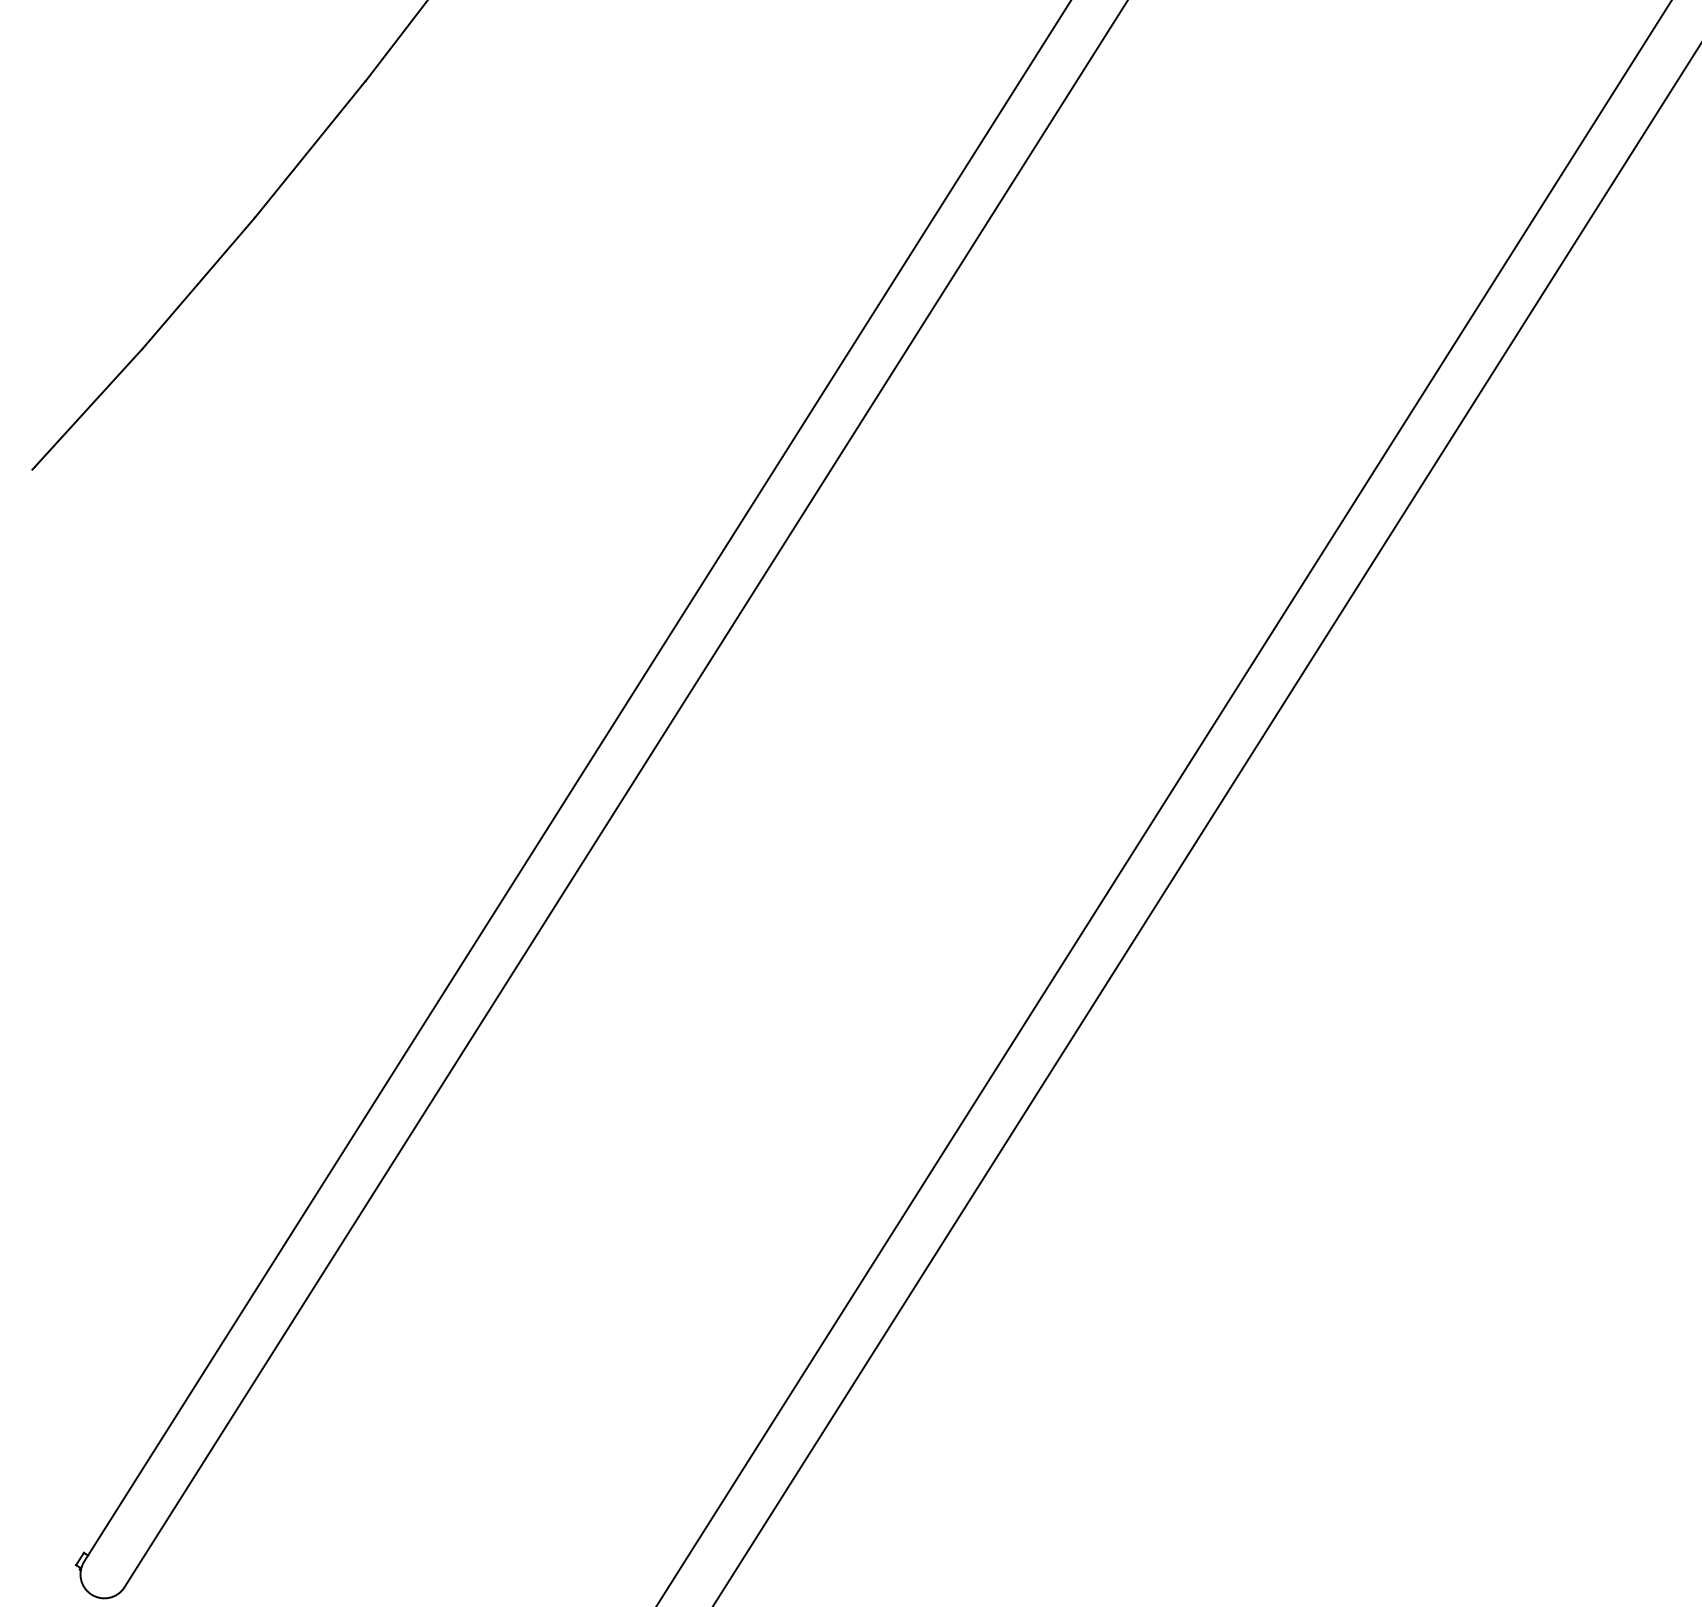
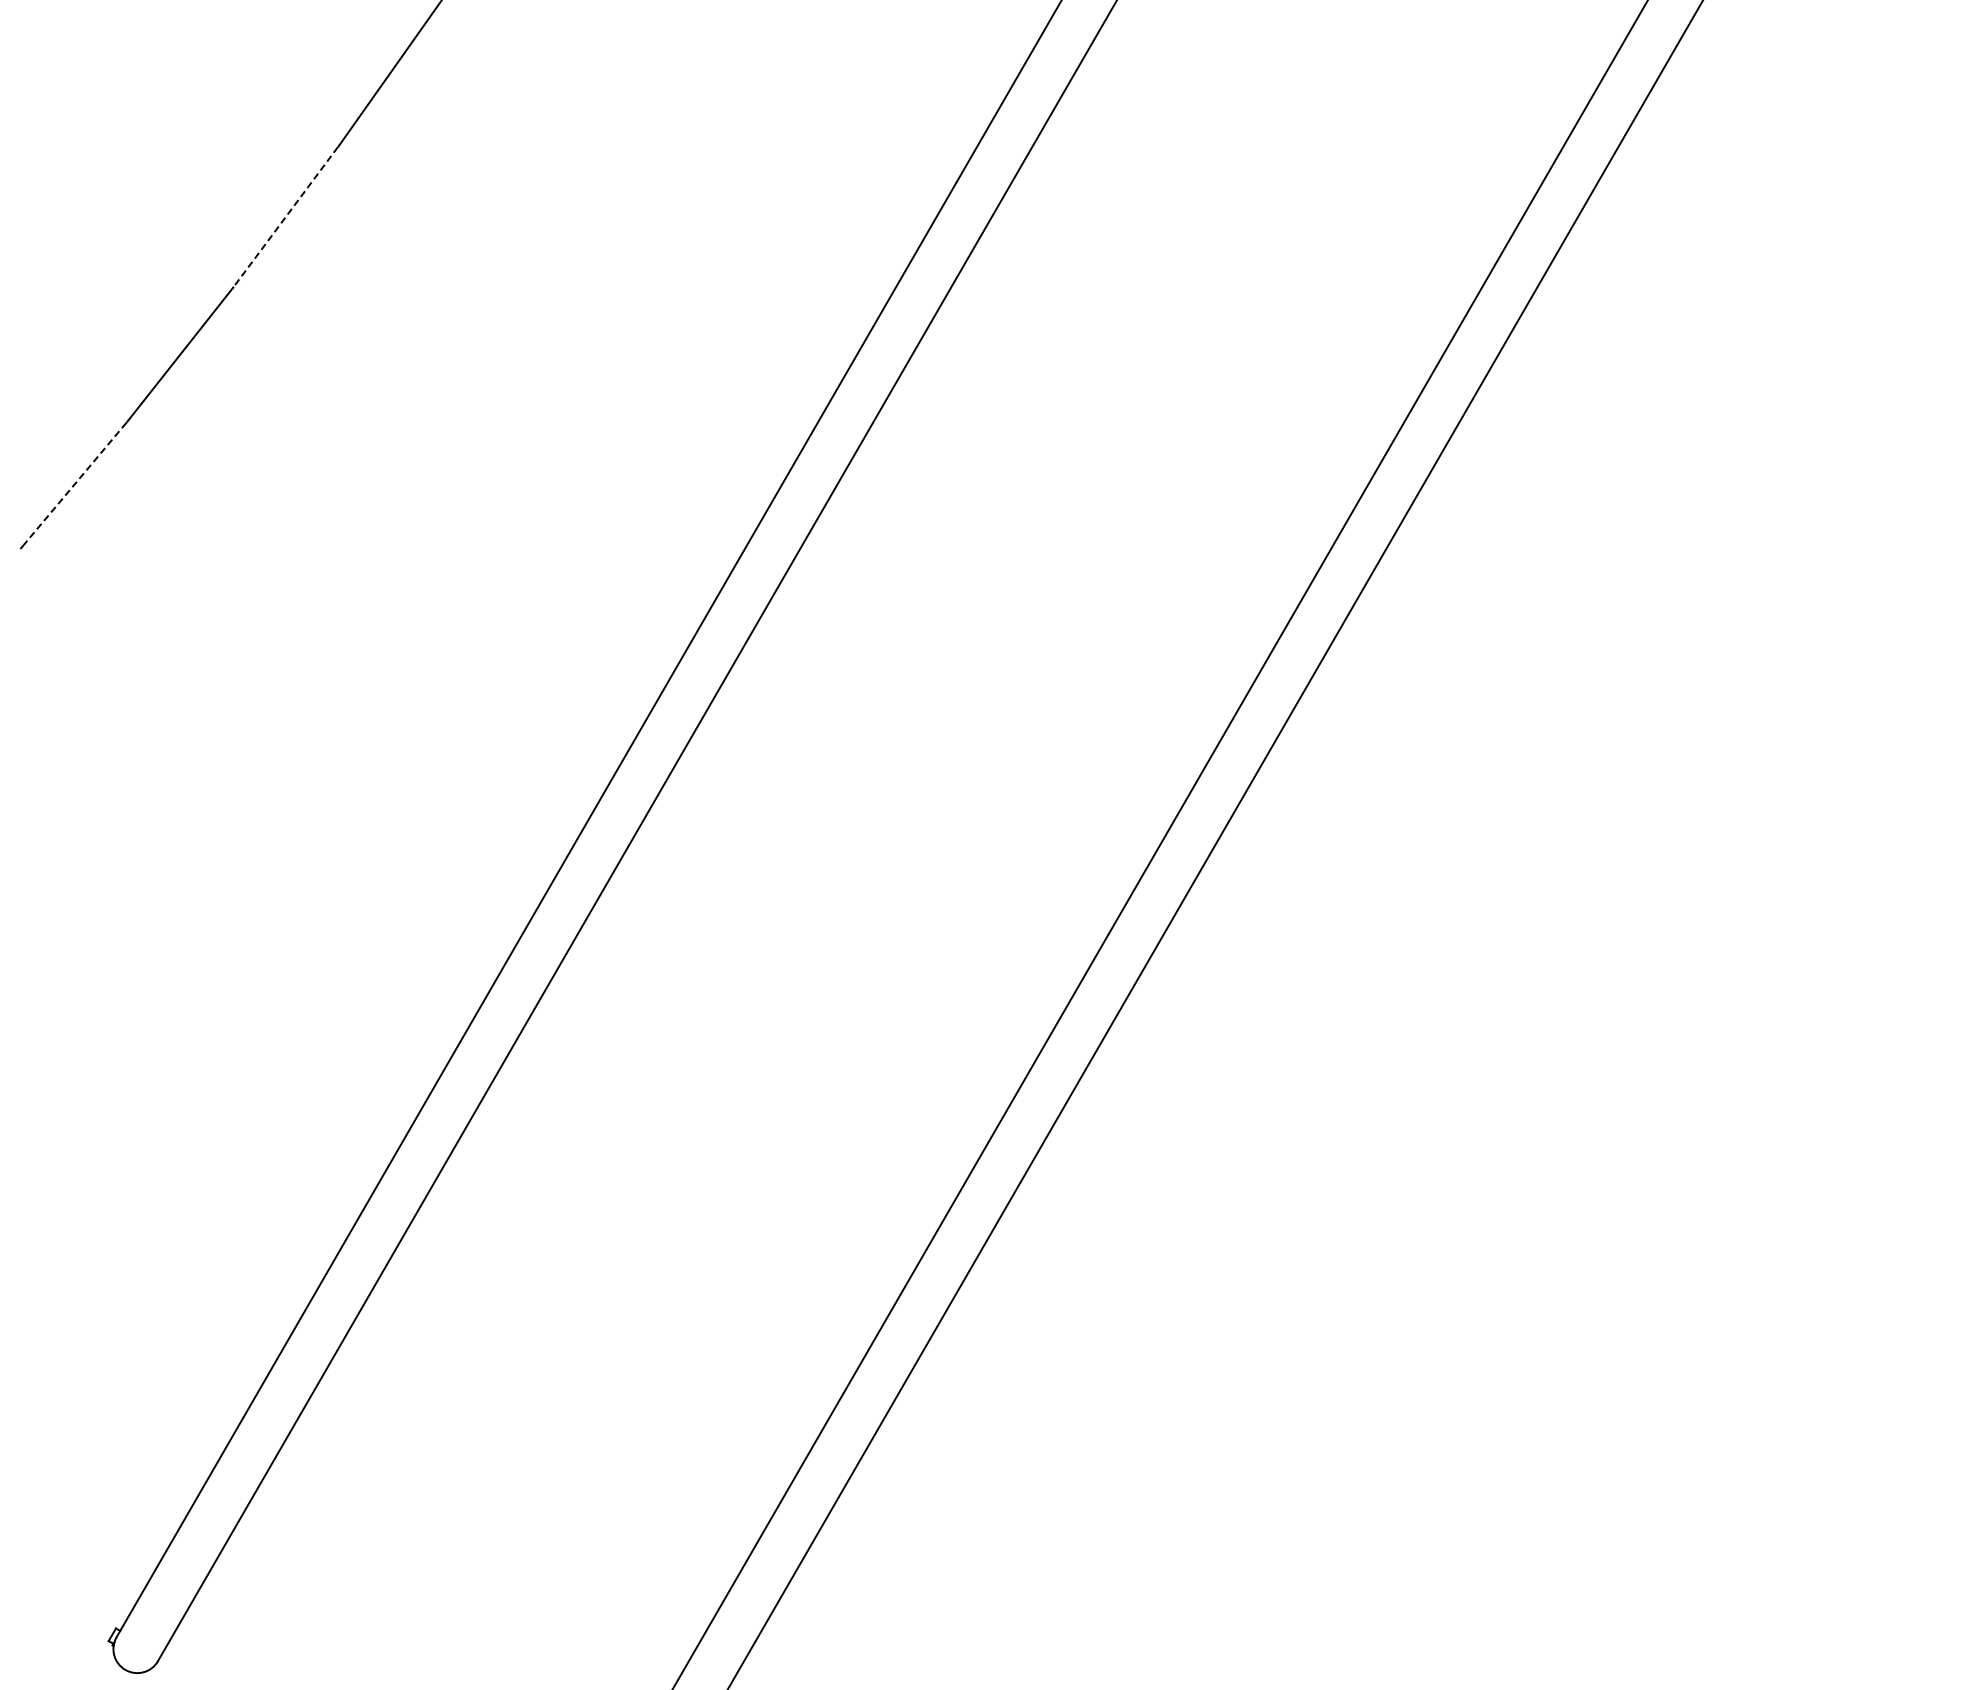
line: (309, 149) -> (285, 217), solid -> dashed
line: (89, 407) -> (75, 483), solid -> dashed

